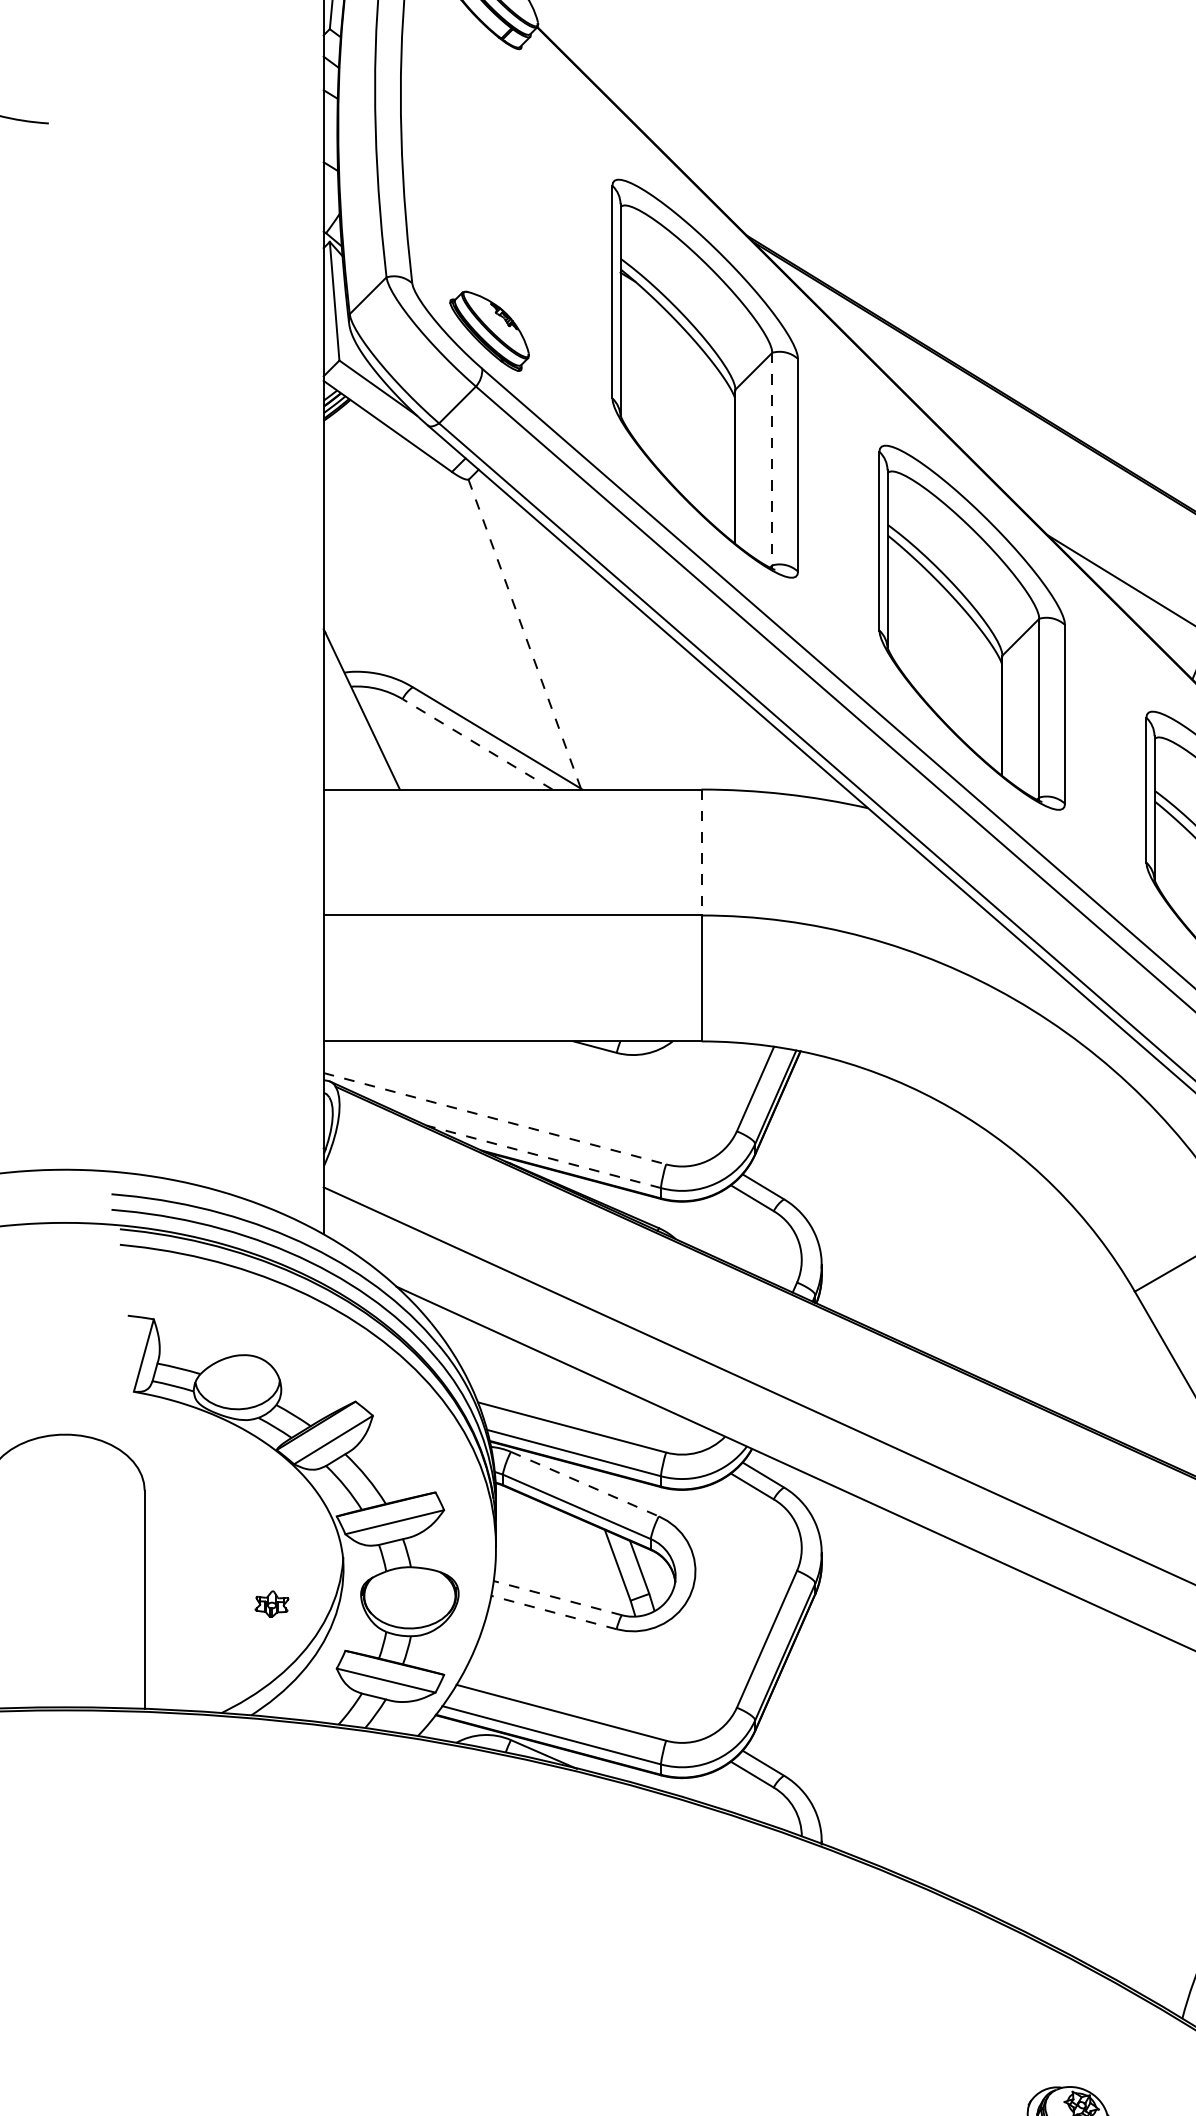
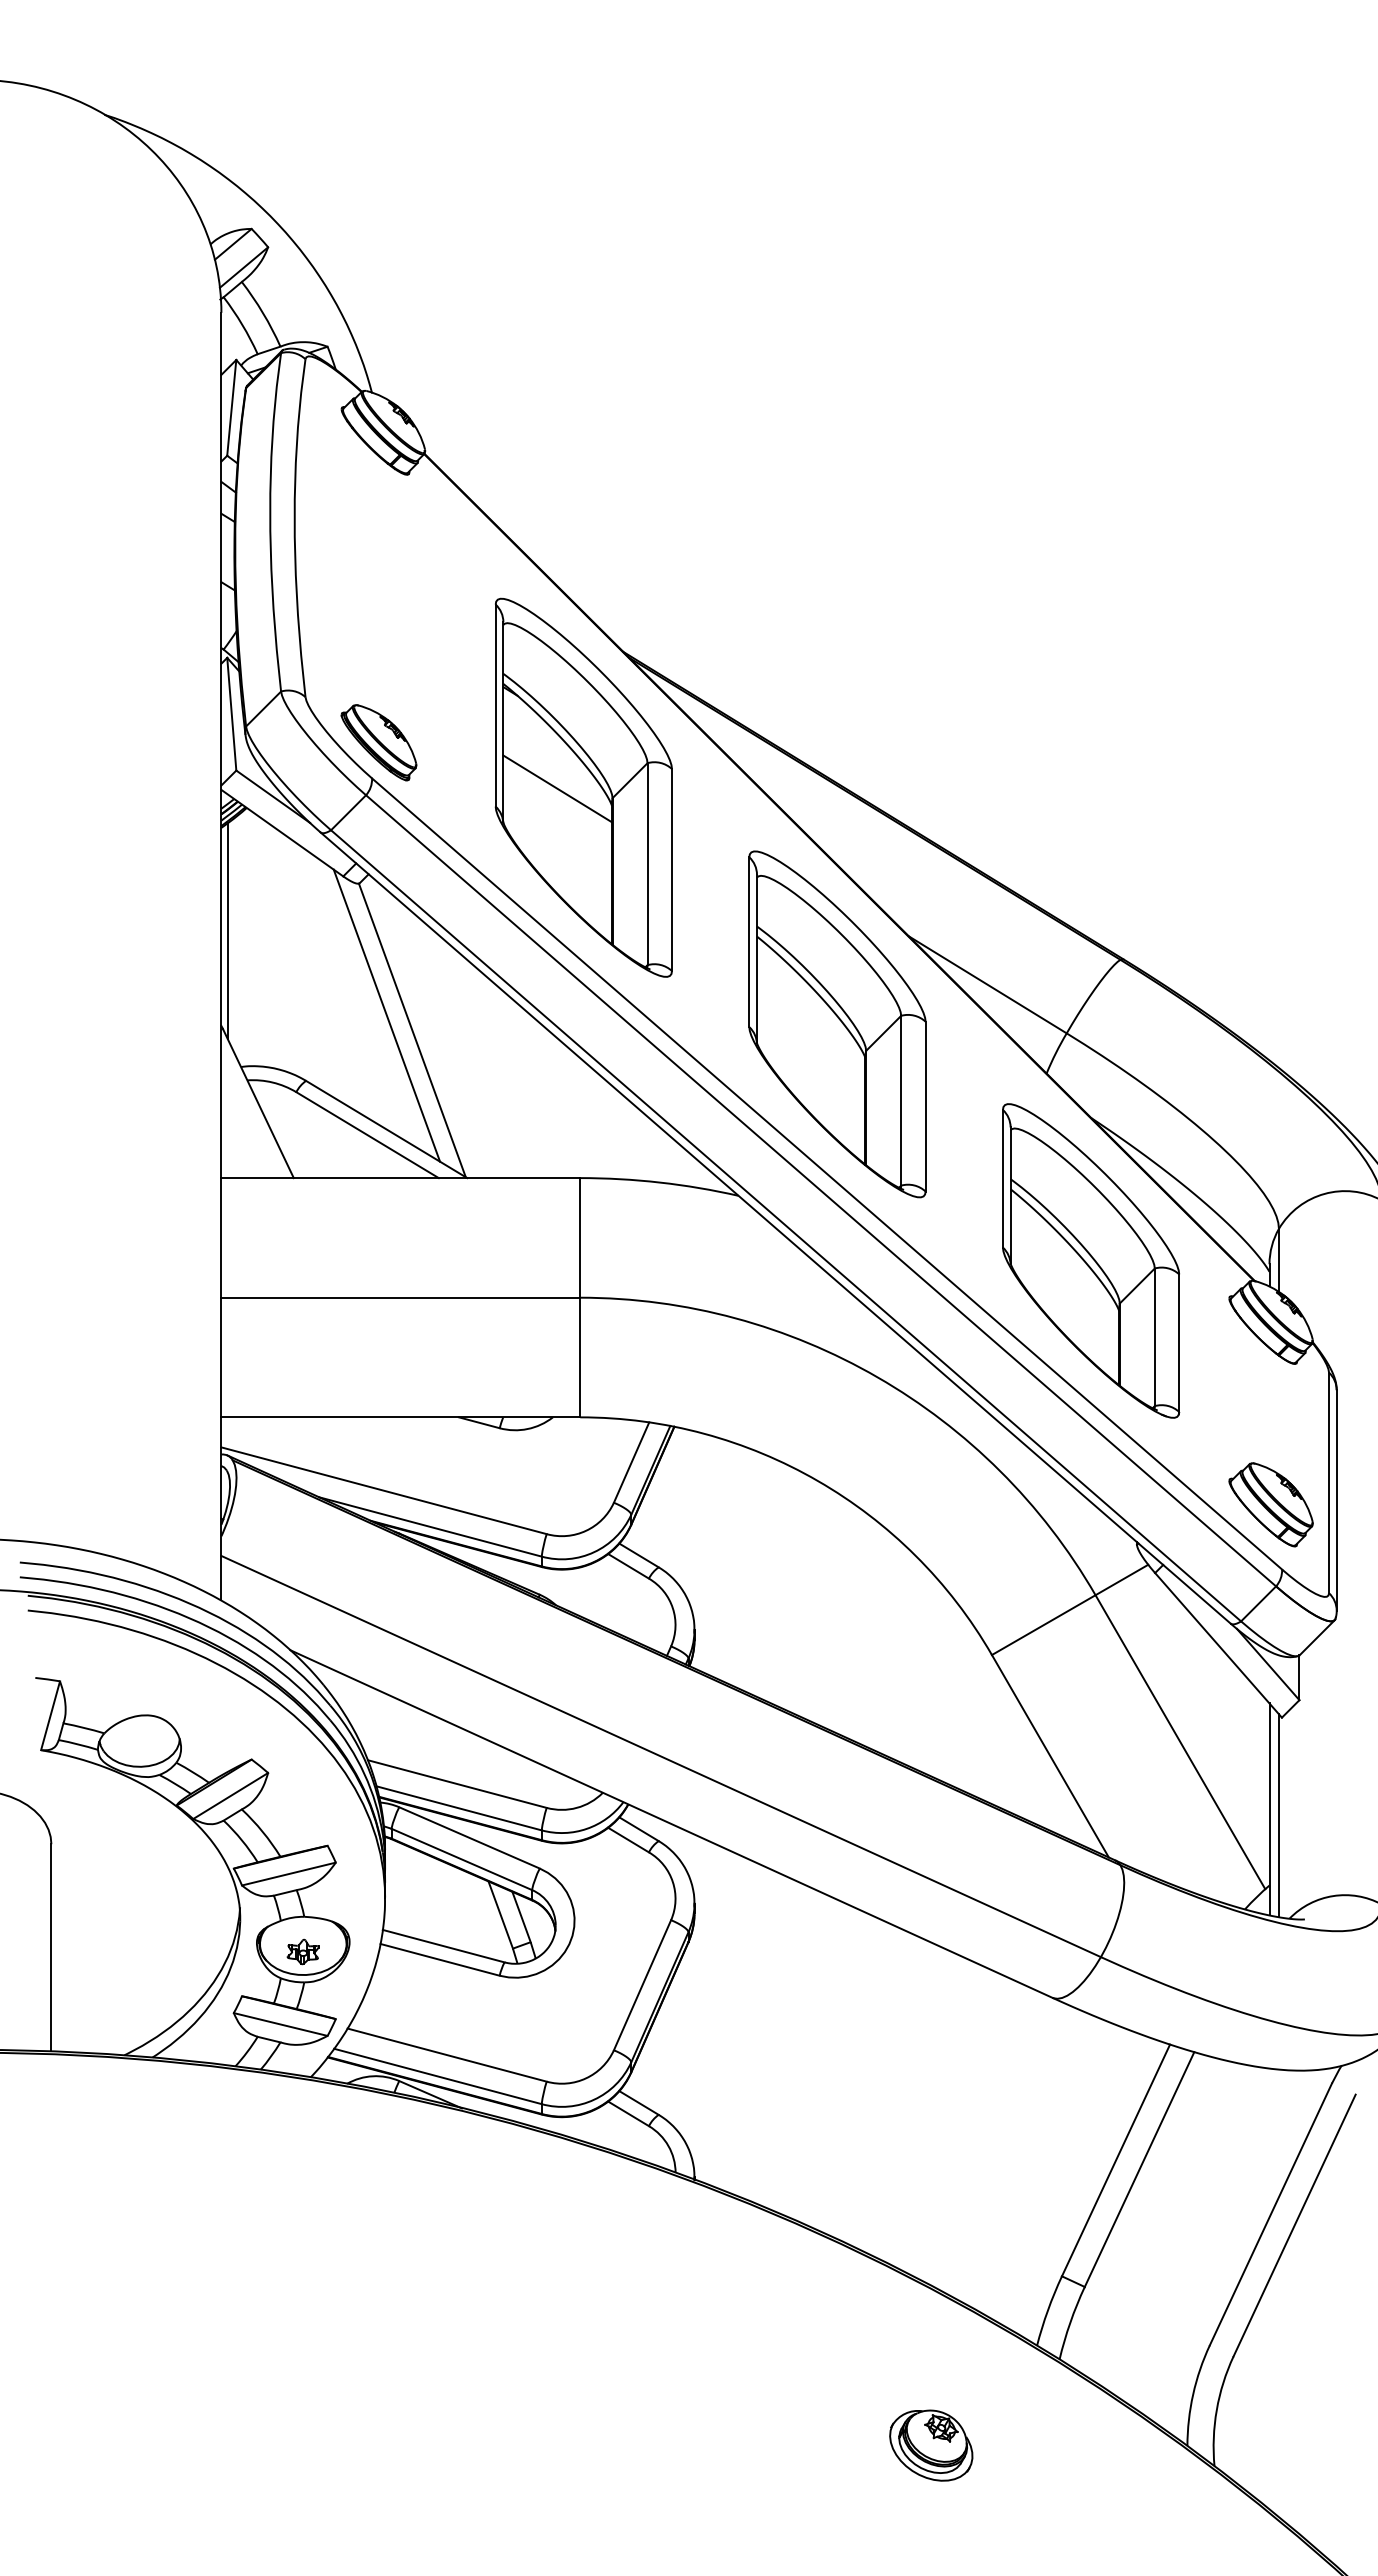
line: (677, 379) -> (557, 788), added
line: (772, 459) -> (647, 864), dashed -> solid
line: (330, 528) -> (227, 930), added
line: (497, 618) -> (386, 1015), added
line: (524, 634) -> (412, 1030), dashed -> solid
line: (477, 743) -> (367, 1134), dashed -> solid
line: (701, 852) -> (580, 1237), dashed -> solid
line: (495, 1118) -> (384, 1490), dashed -> solid
line: (542, 1156) -> (429, 1526), dashed -> solid
line: (584, 1483) -> (469, 1837), dashed -> solid
line: (557, 1598) -> (443, 1946), dashed -> solid
part: (271, 1603) -> (302, 1951), moved
line: (554, 1612) -> (440, 1959), dashed -> solid

